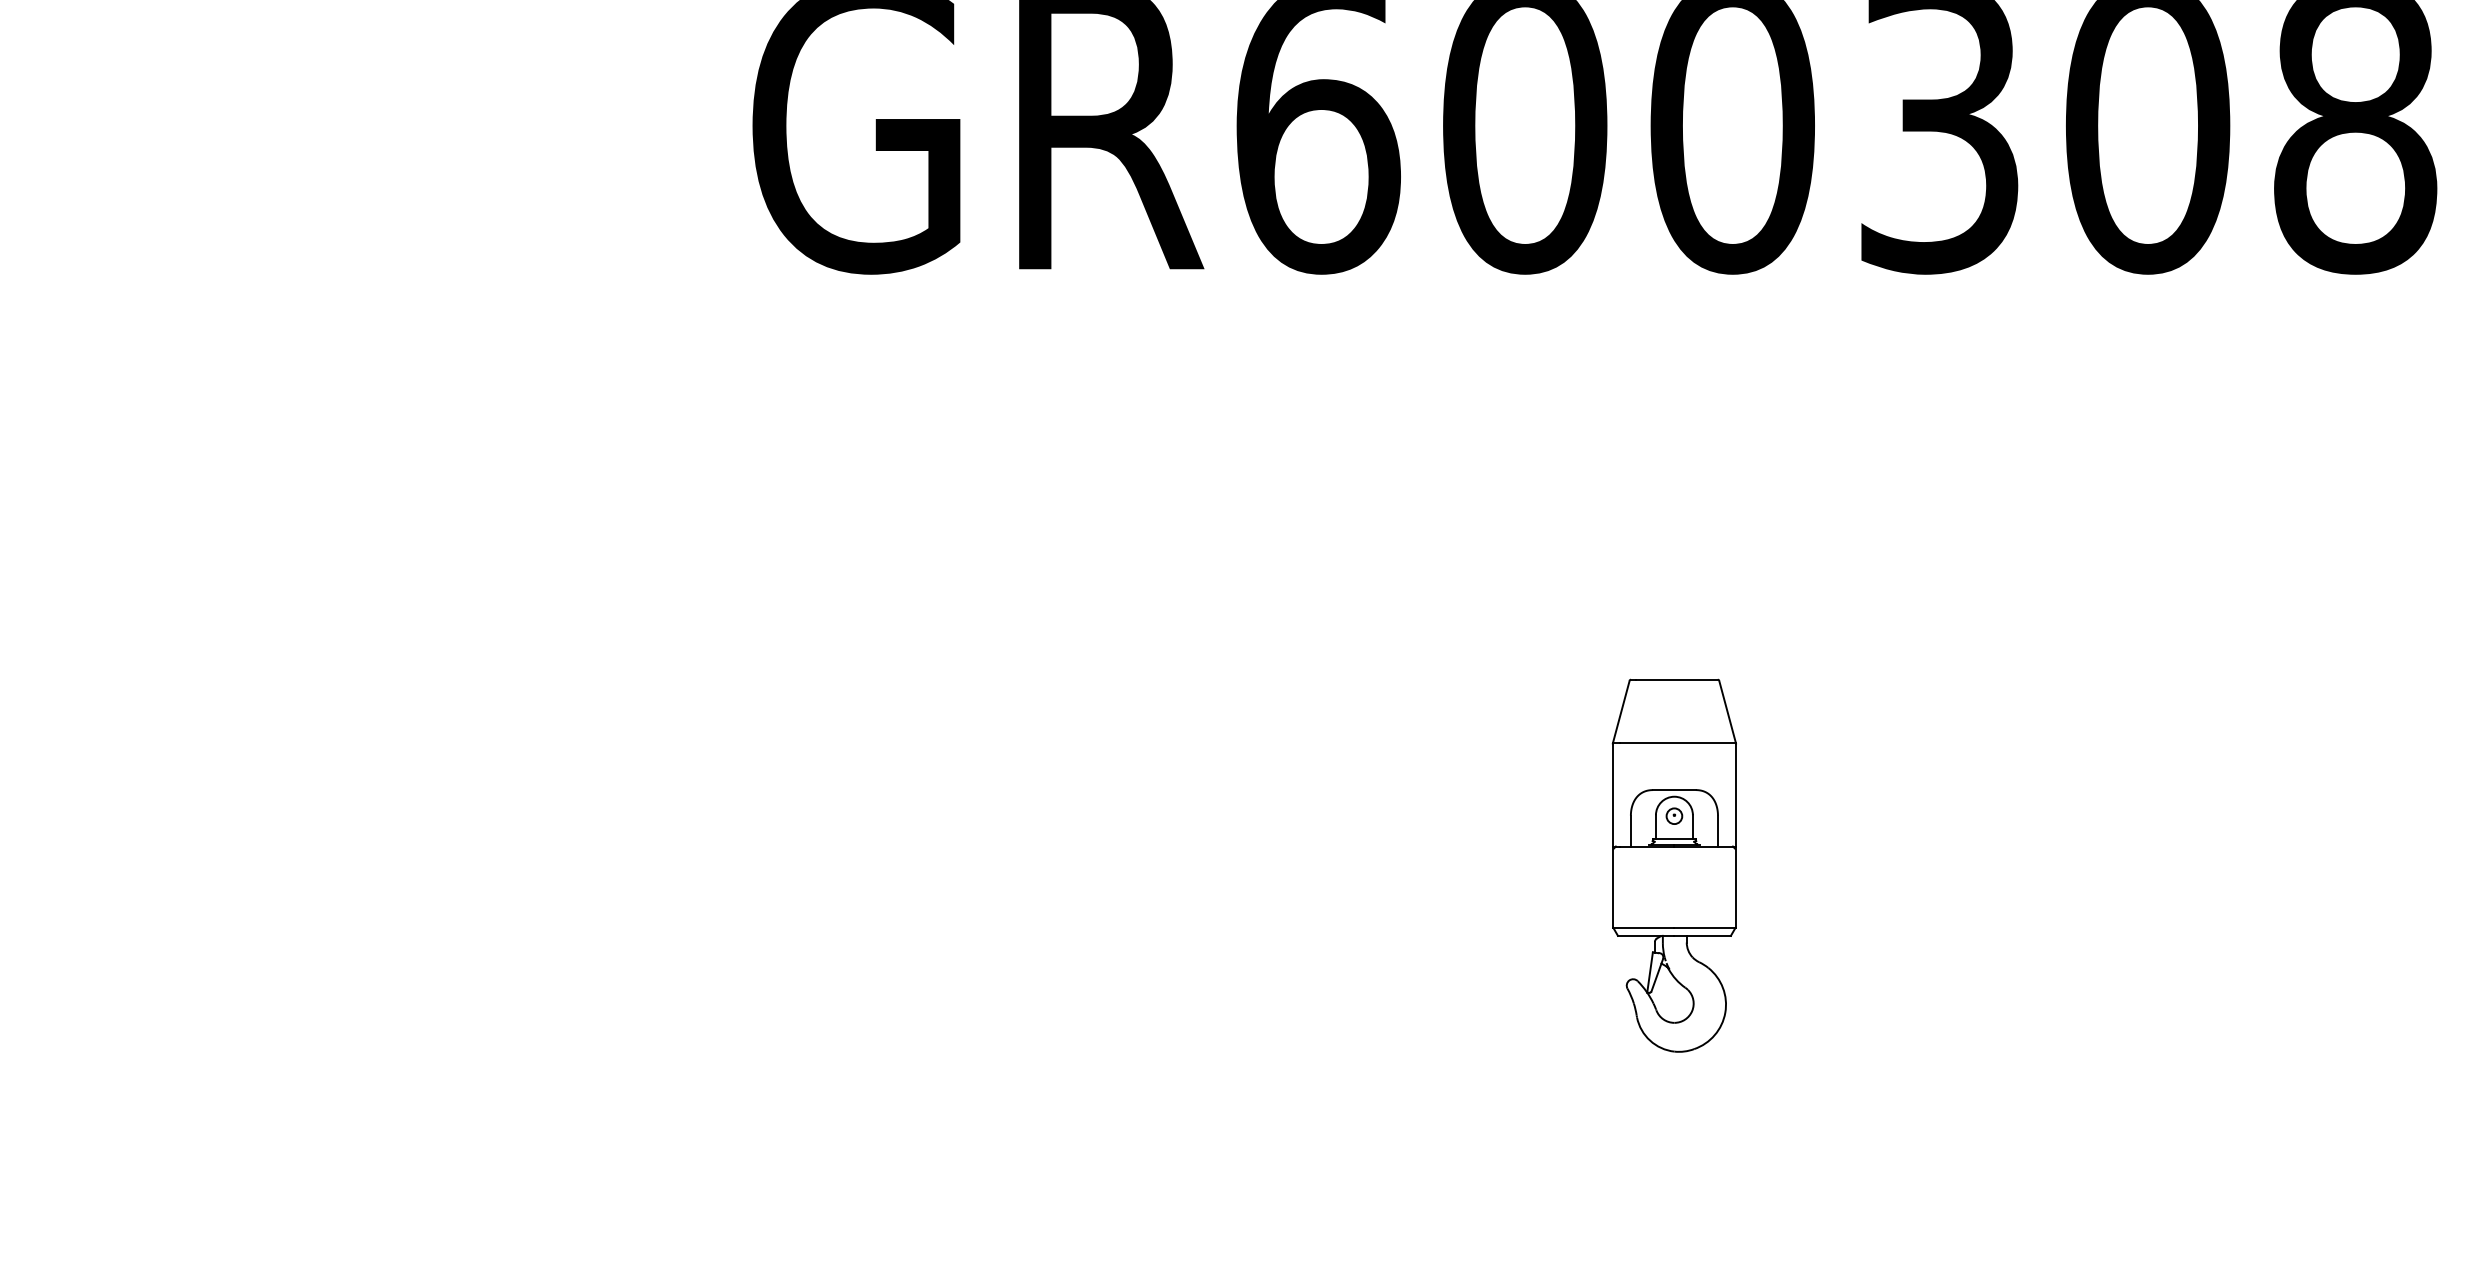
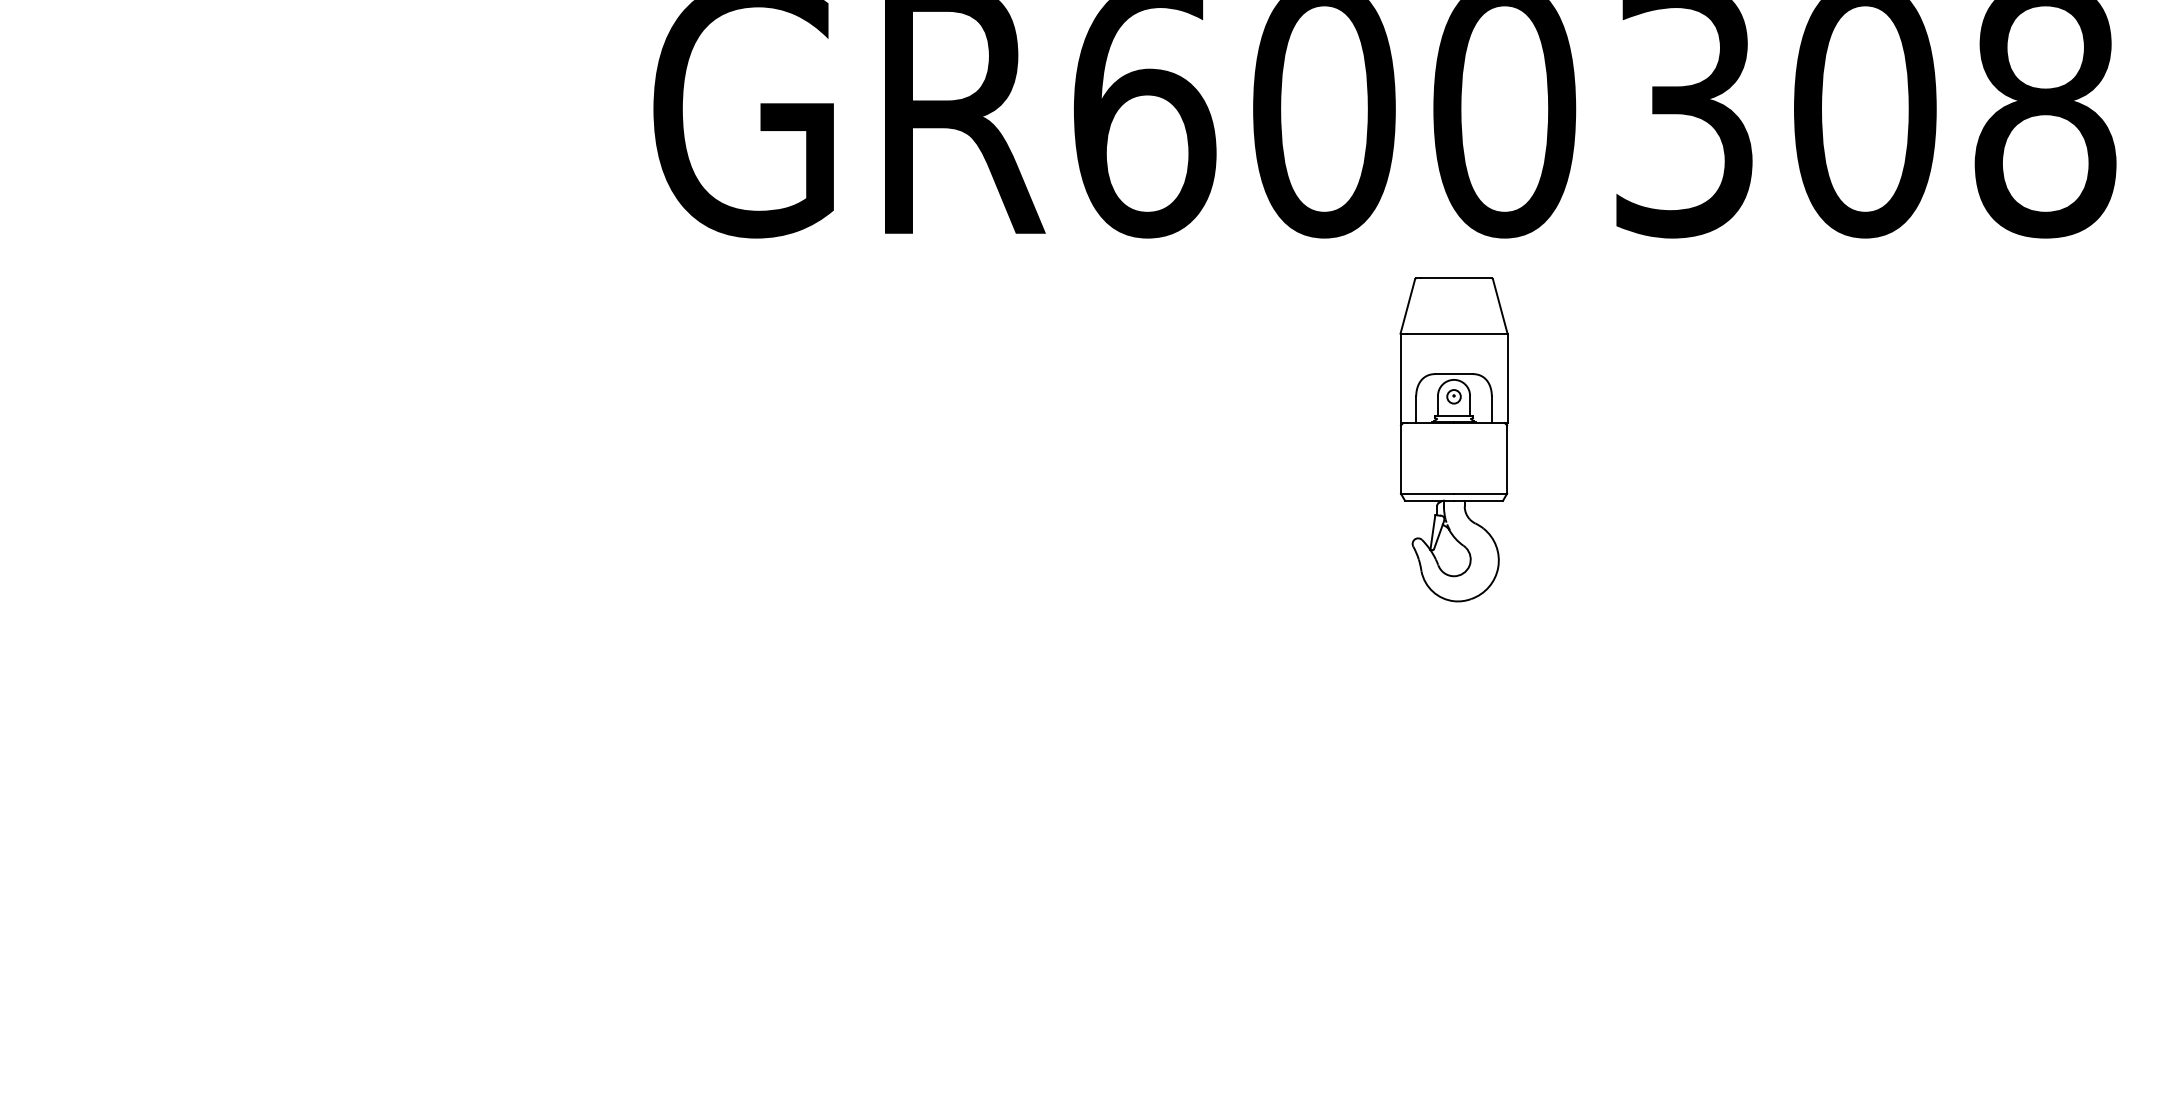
part: (1673, 865) -> (1453, 439), moved

